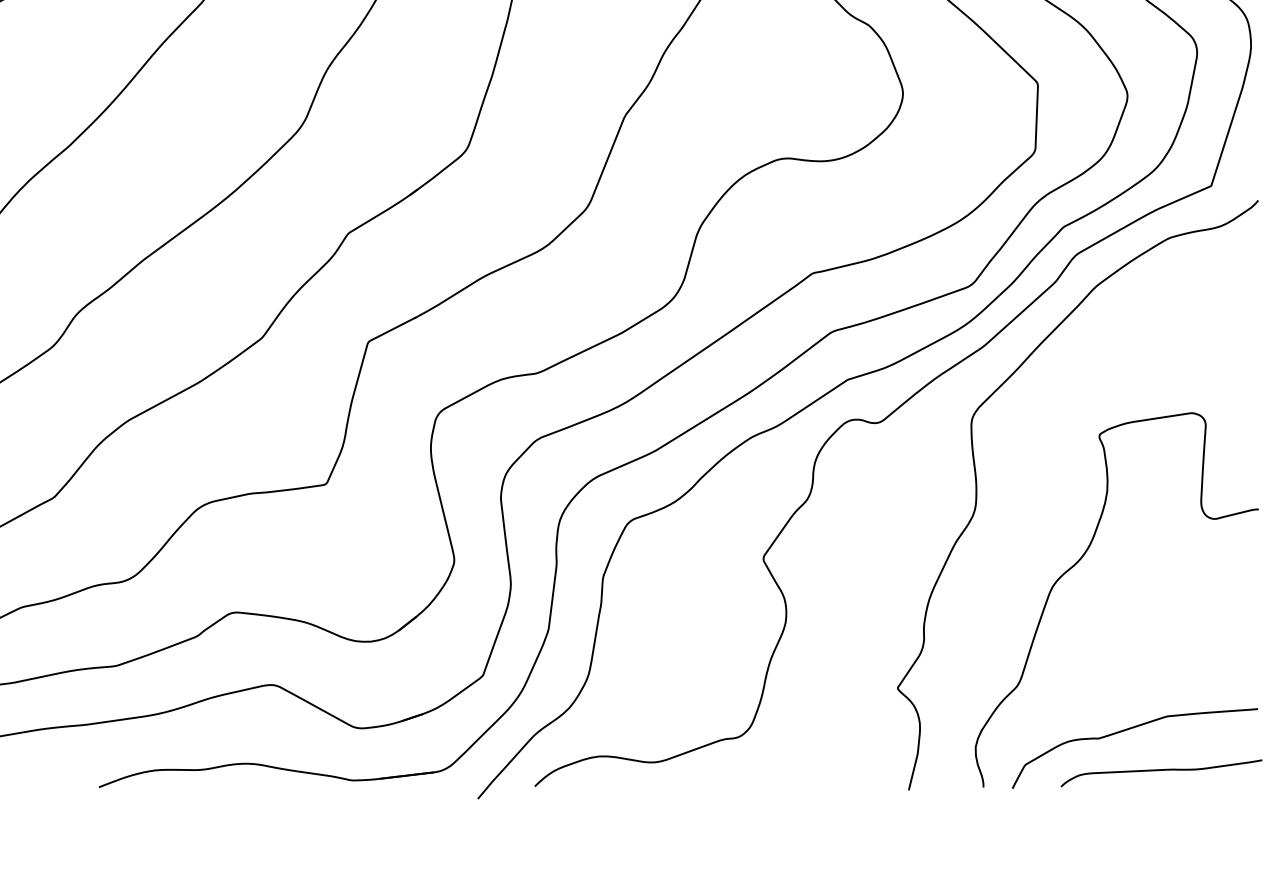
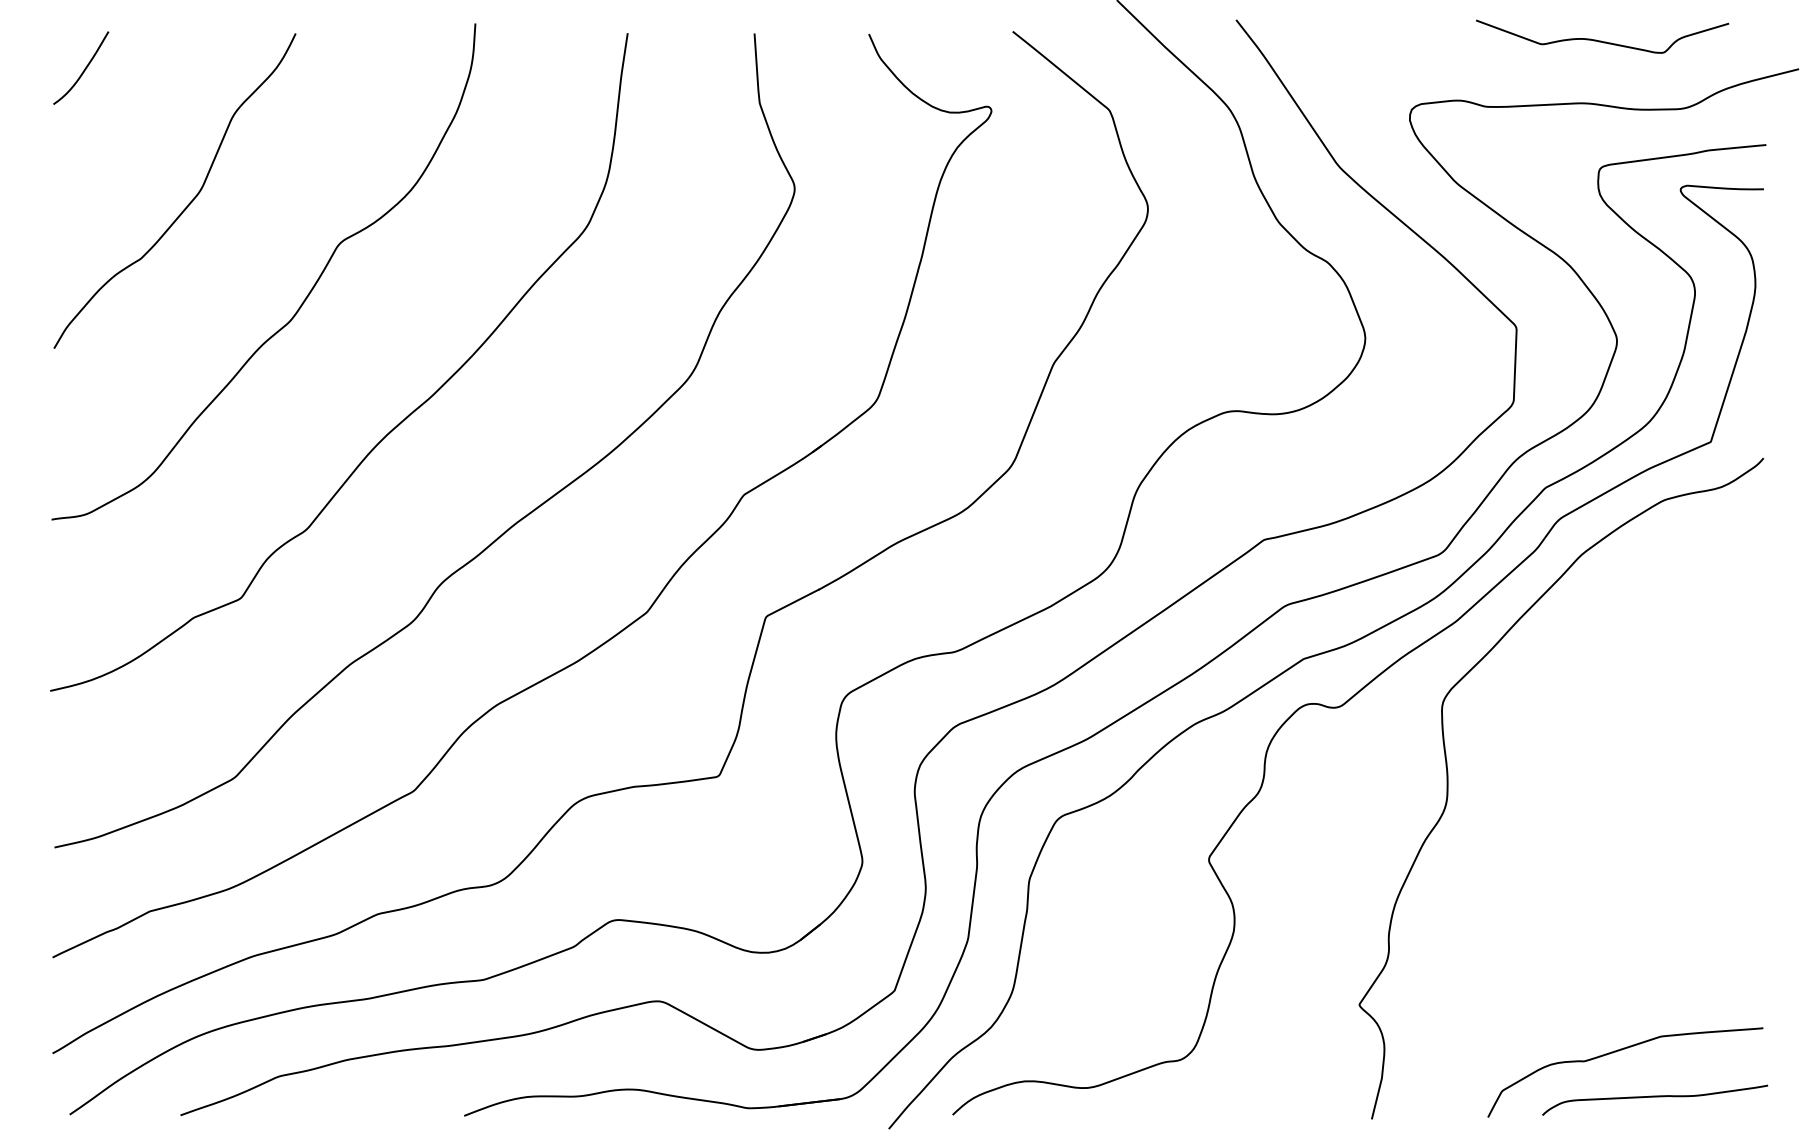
curve: (1079, 561) -> (1563, 862), removed

